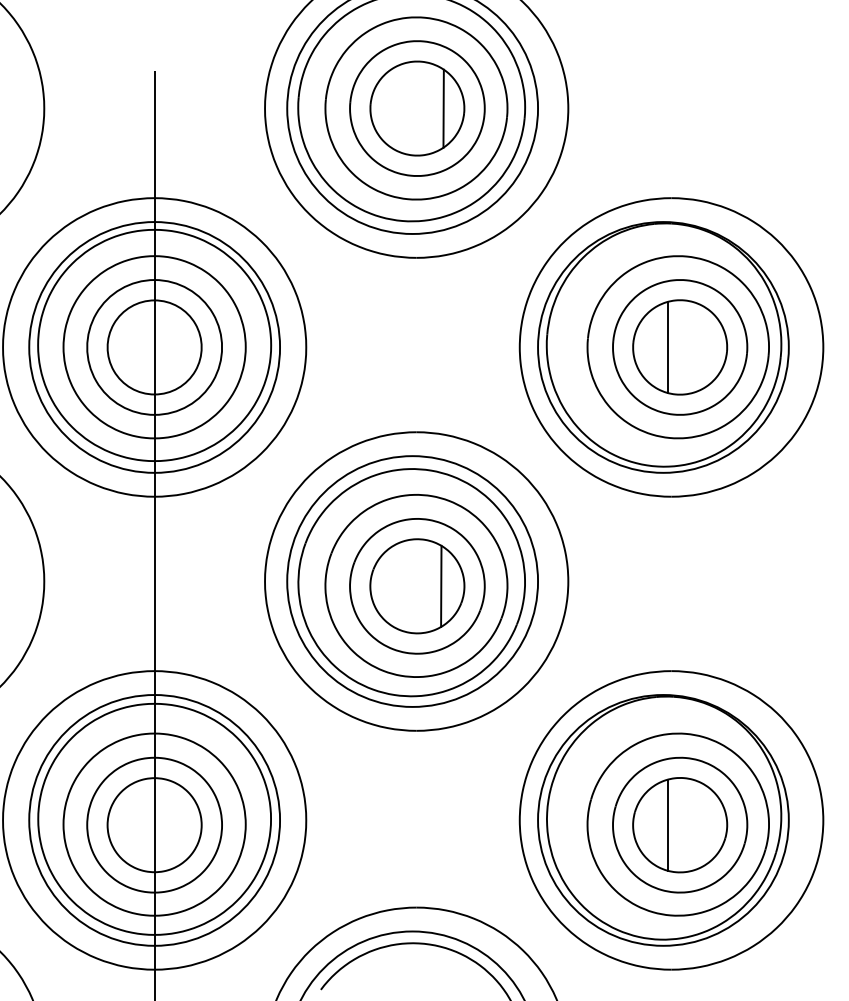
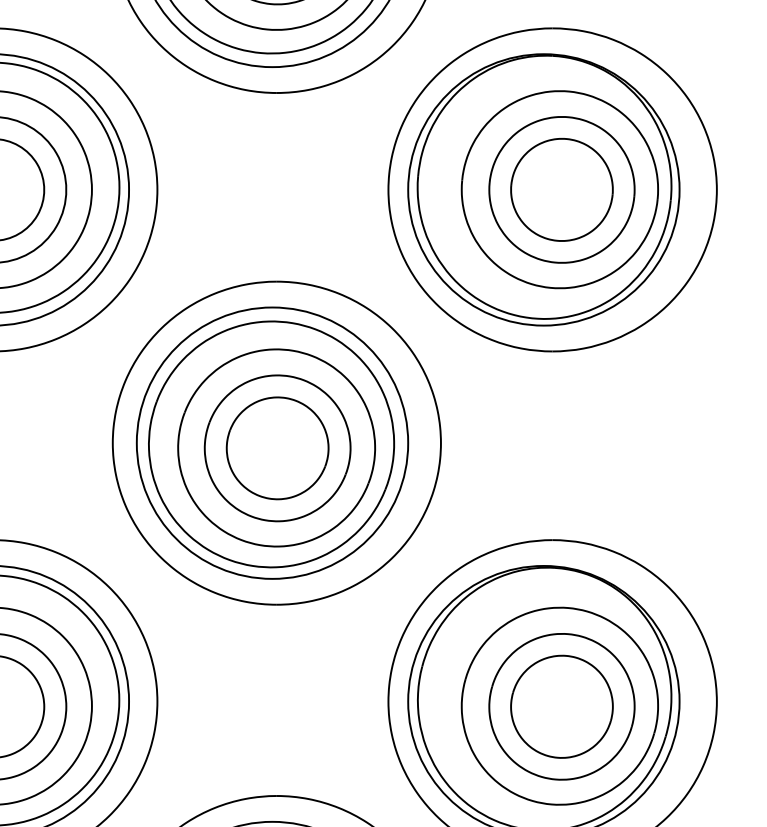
line: (668, 347) -> (549, 189), removed
line: (441, 585) -> (303, 447), removed
line: (668, 824) -> (549, 706), removed

